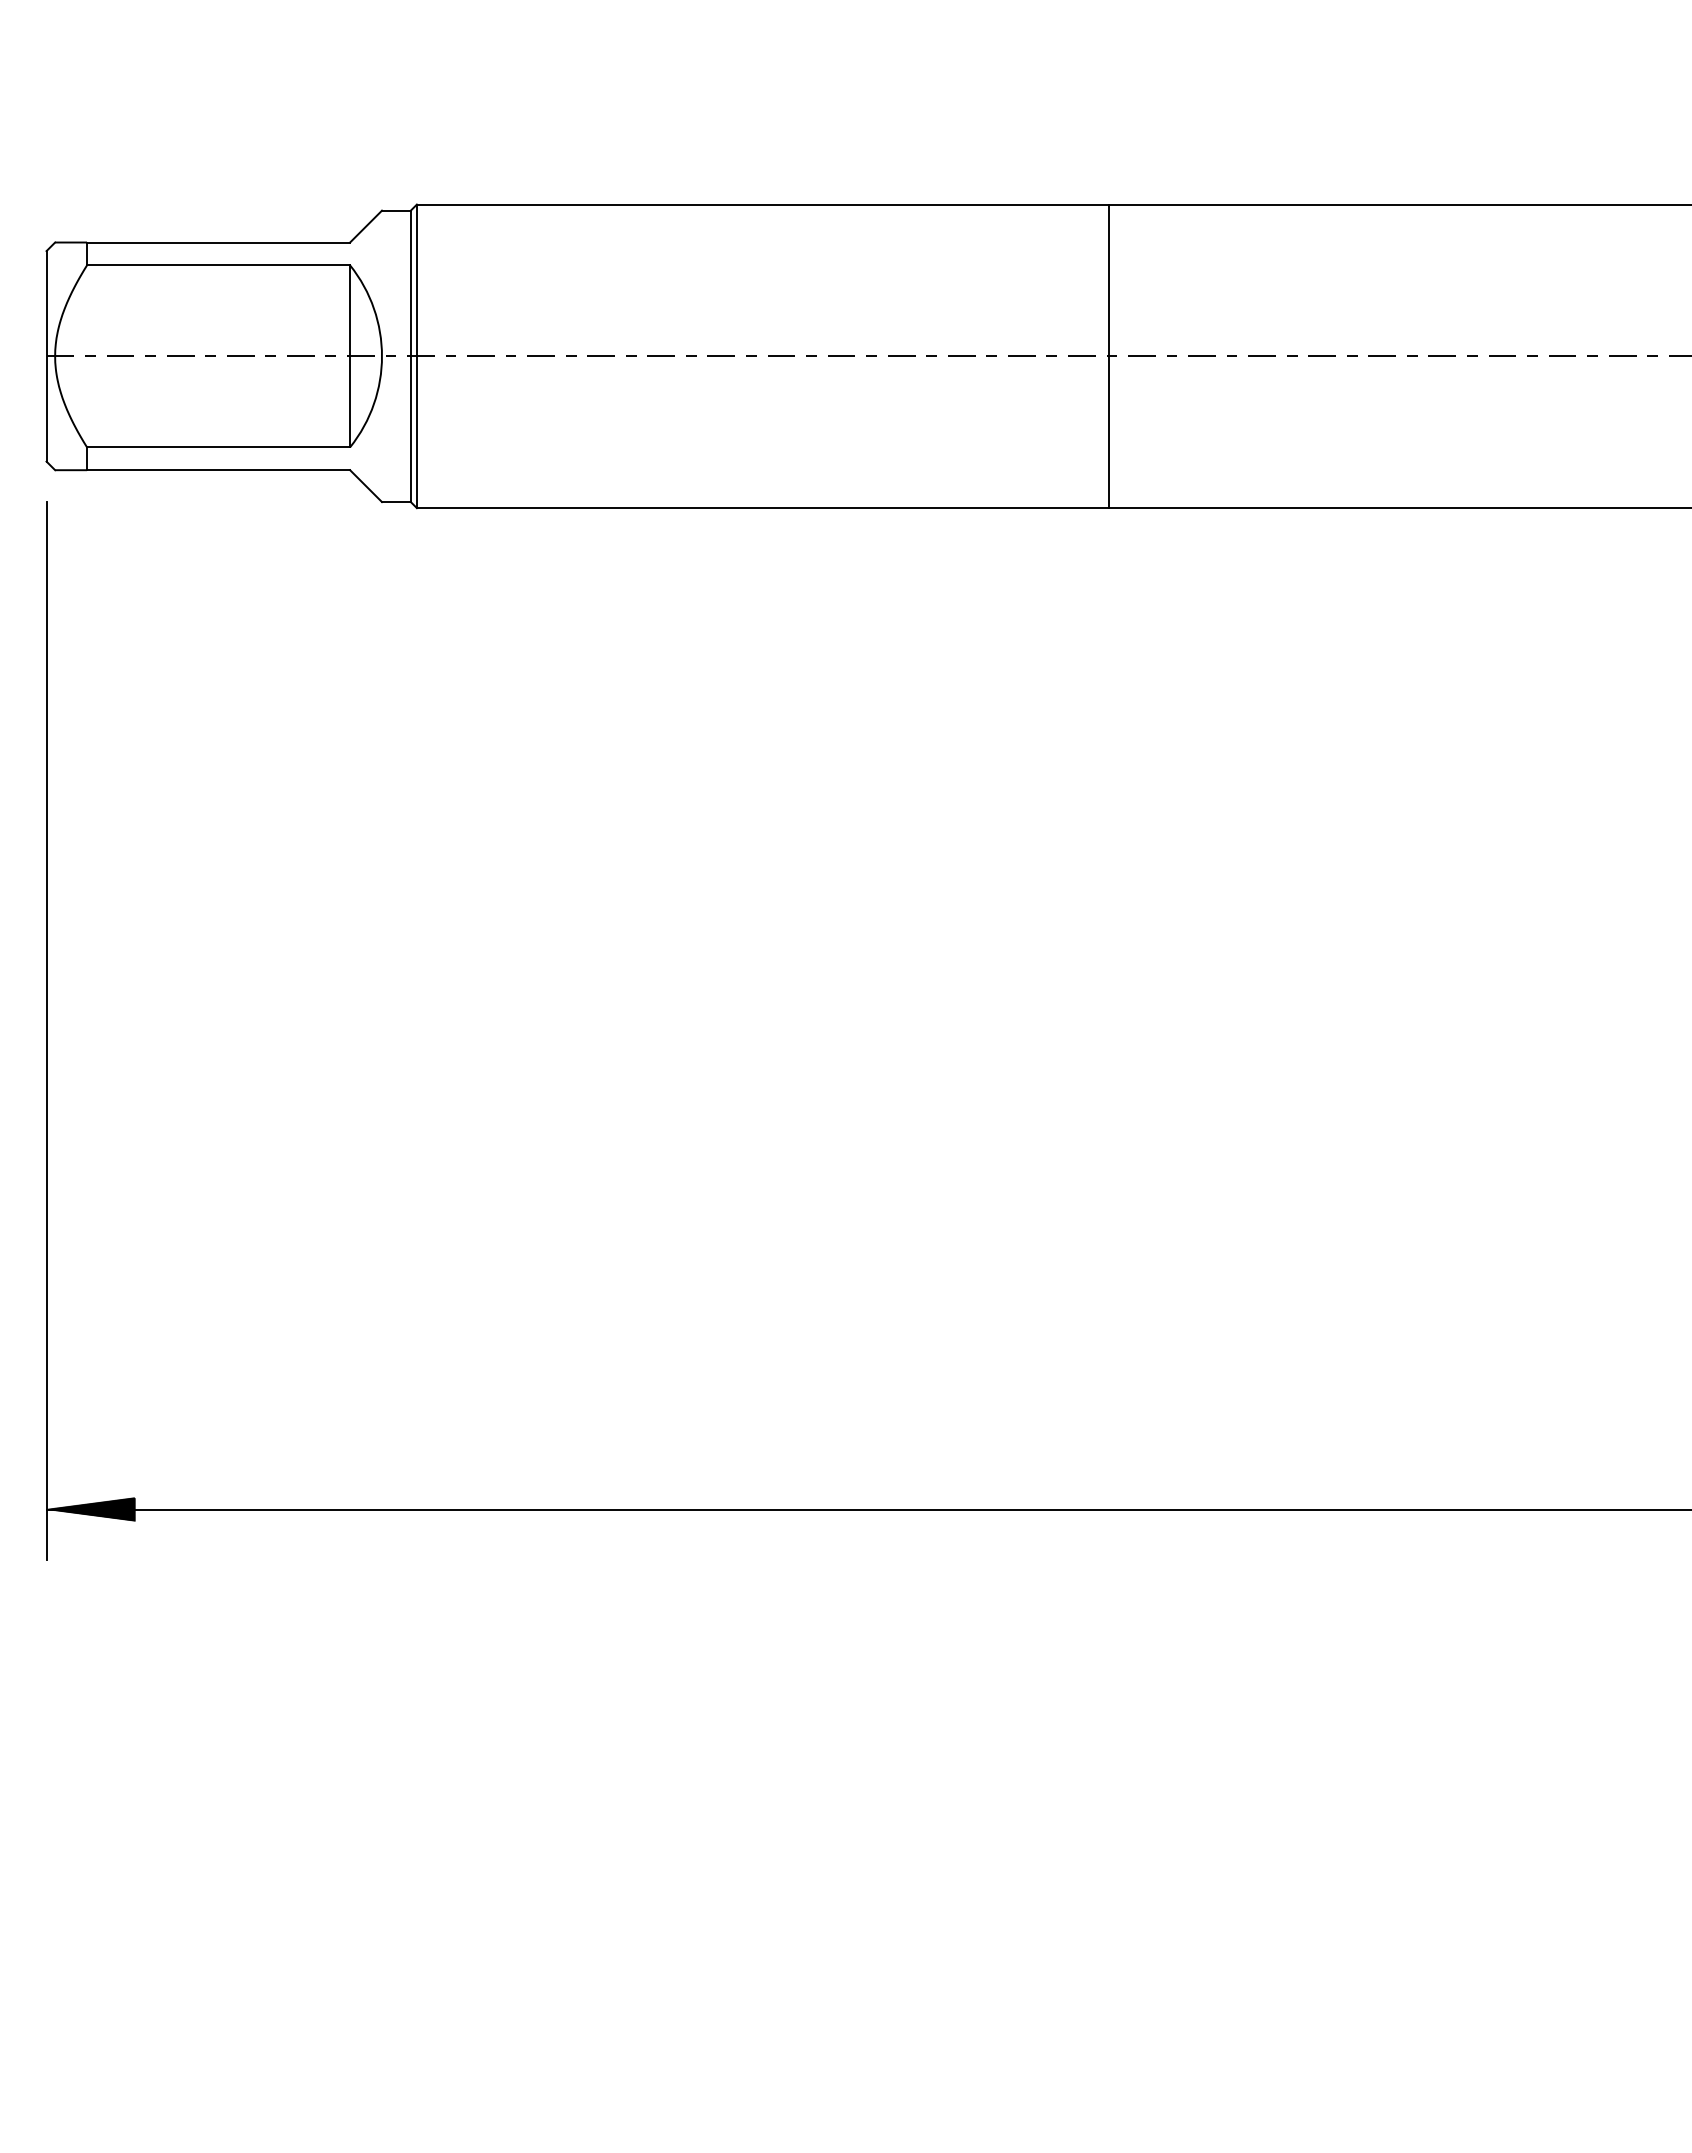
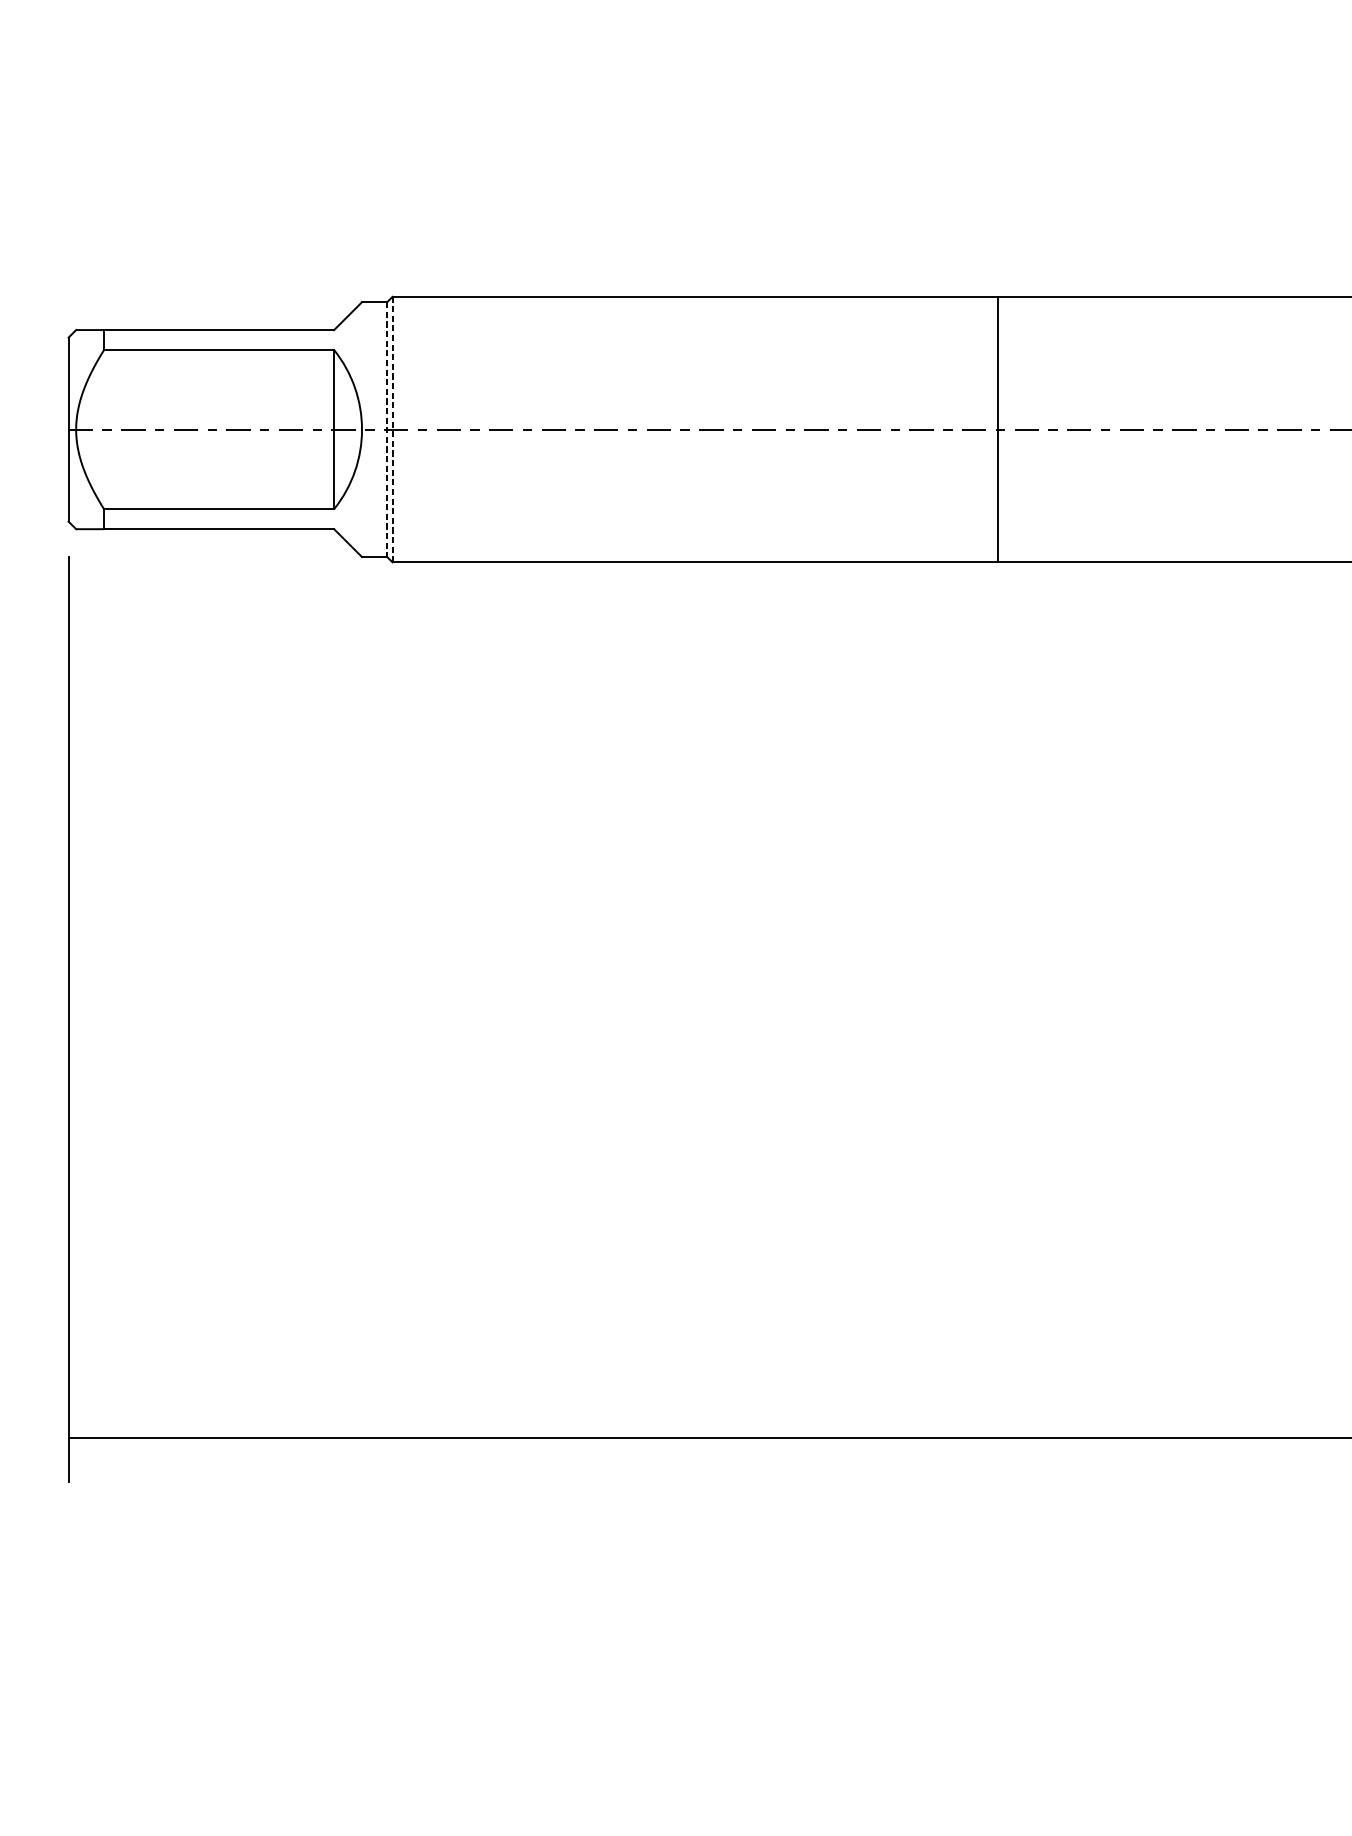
line: (410, 356) -> (386, 429), solid -> dashed
line: (416, 356) -> (392, 429), solid -> dashed
hatch: (90, 1509) -> (107, 1438), removed

